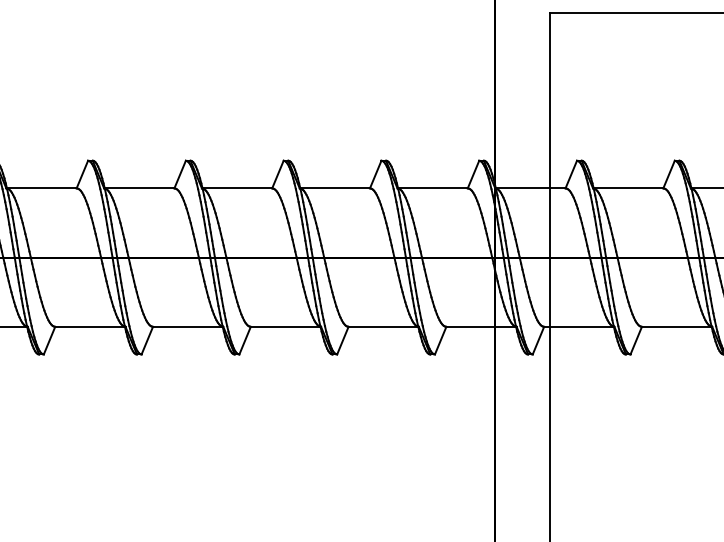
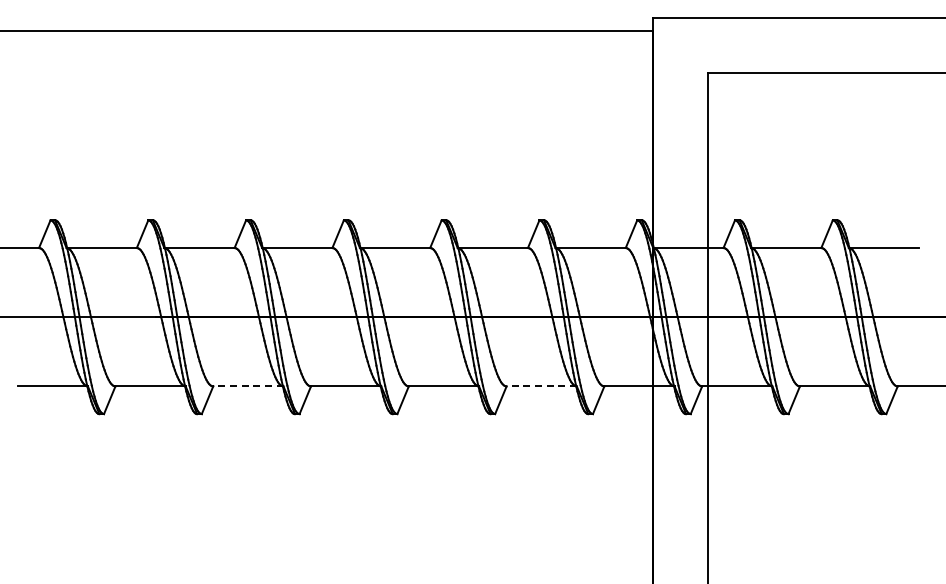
line: (89, 326) -> (247, 386), solid -> dashed
line: (383, 326) -> (541, 386), solid -> dashed

